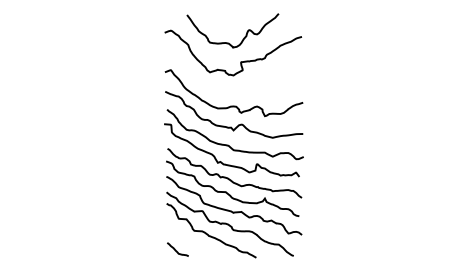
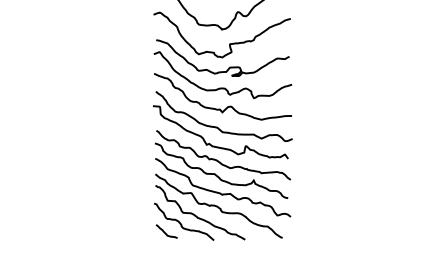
curve: (241, 84) -> (230, 66), added
curve: (192, 241) -> (181, 223), added

